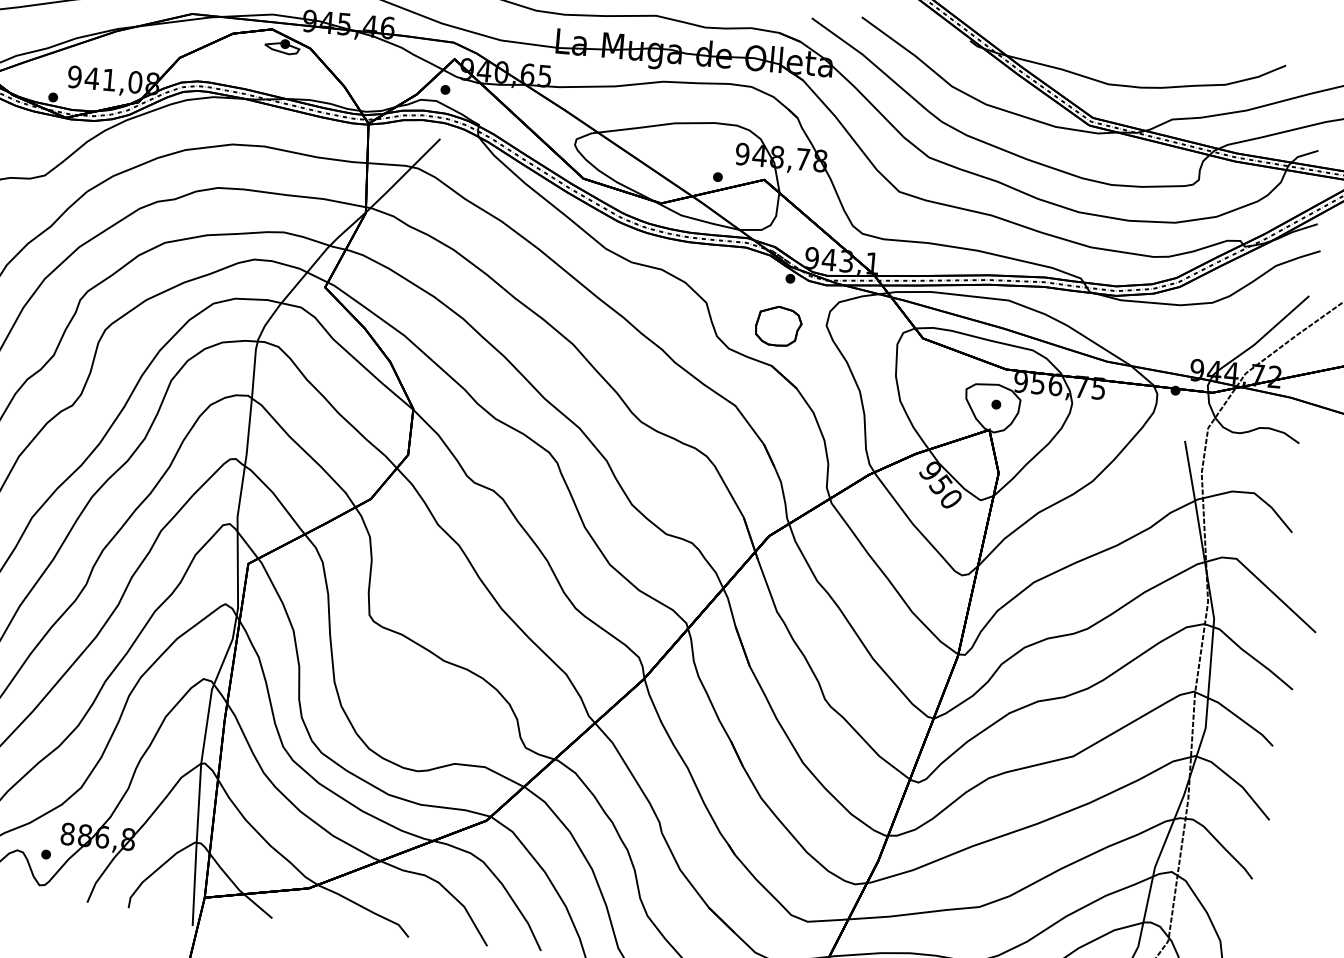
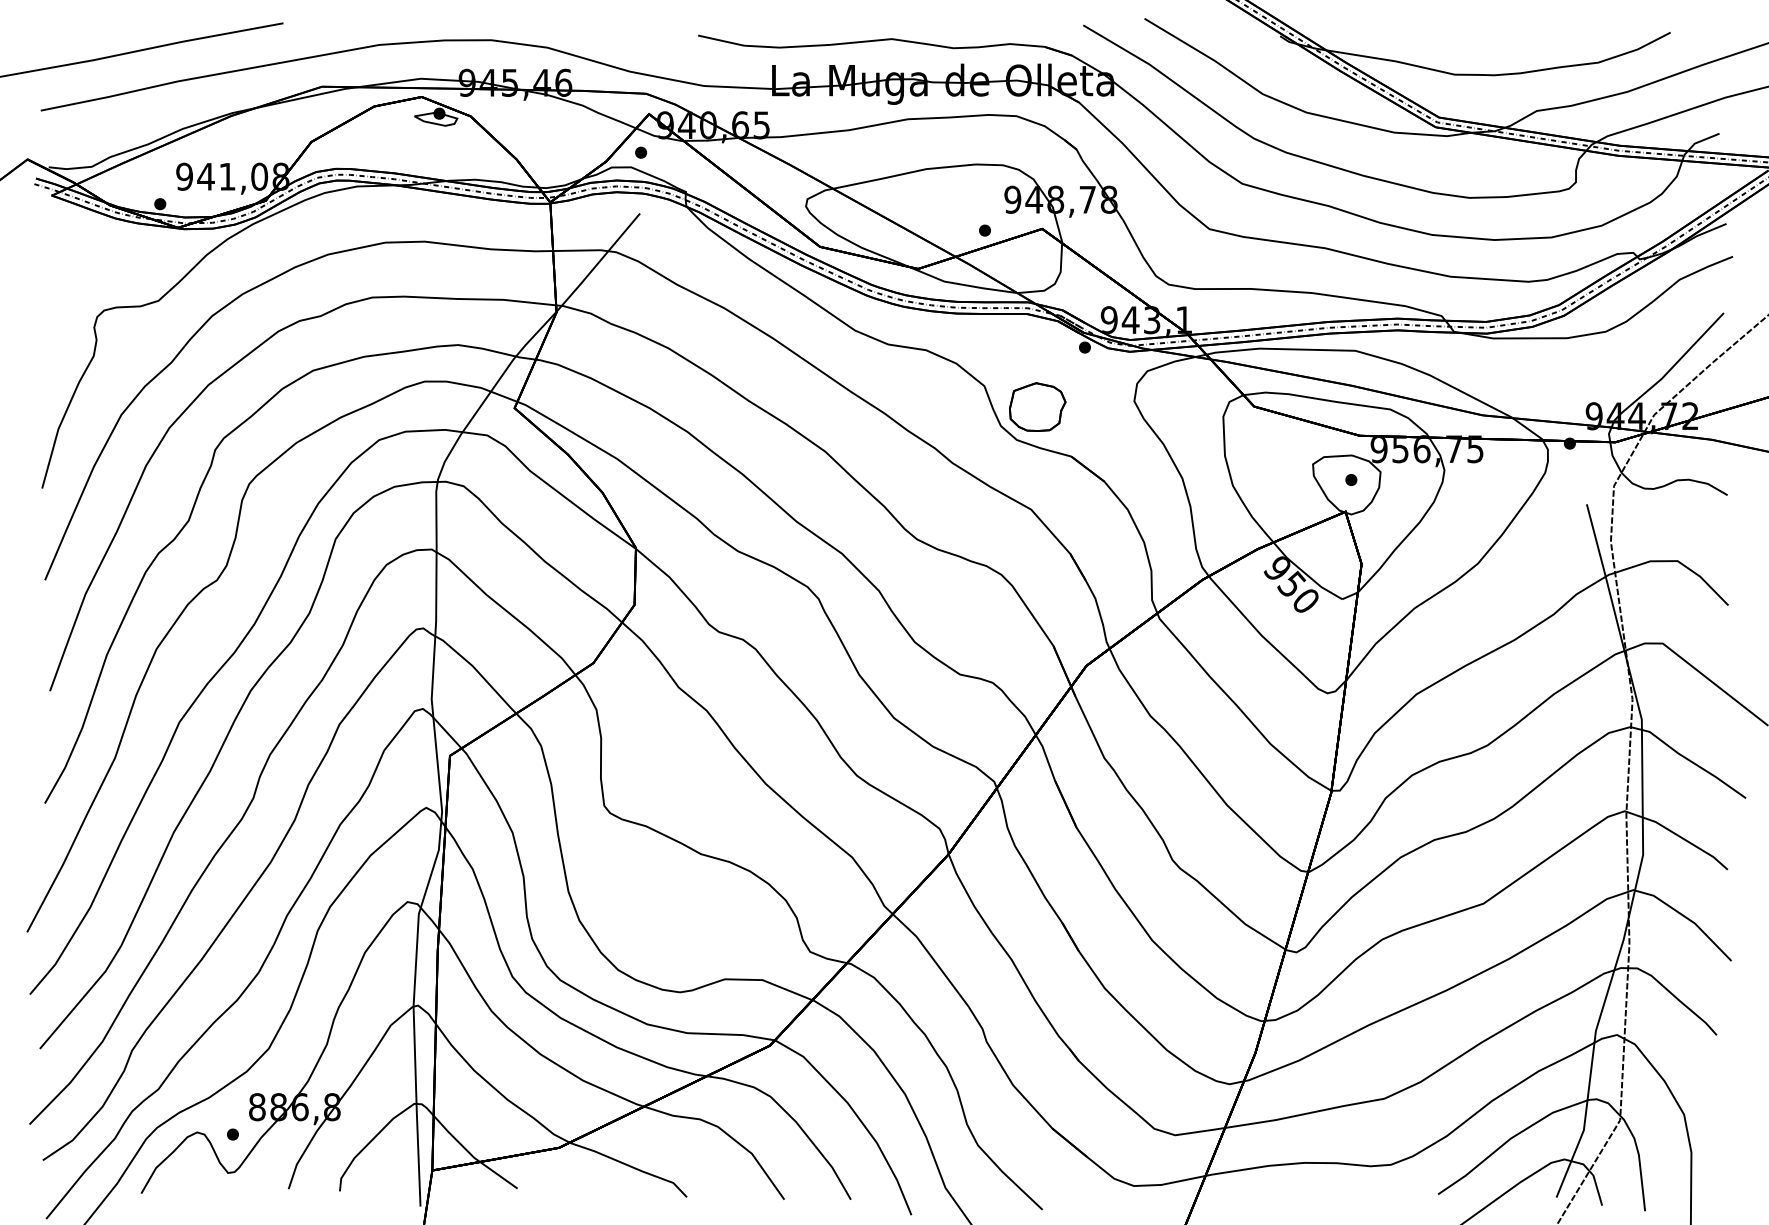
part: (778, 325) -> (1037, 406), moved

